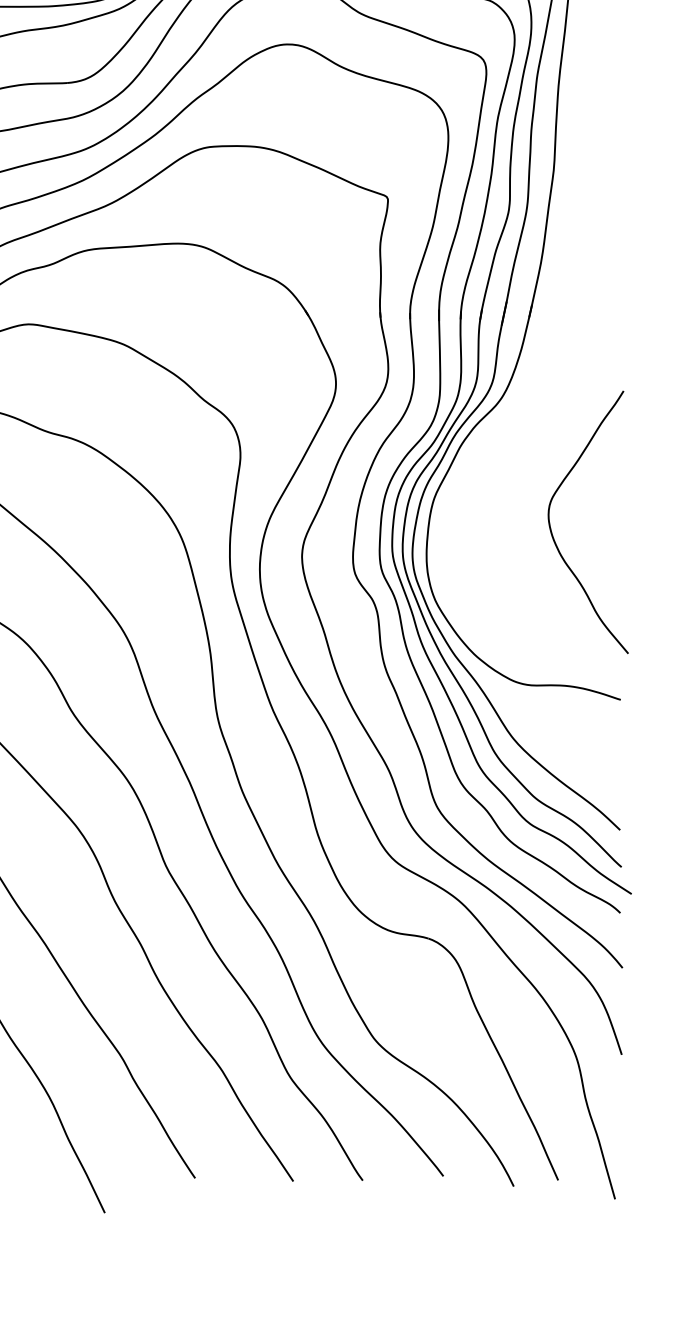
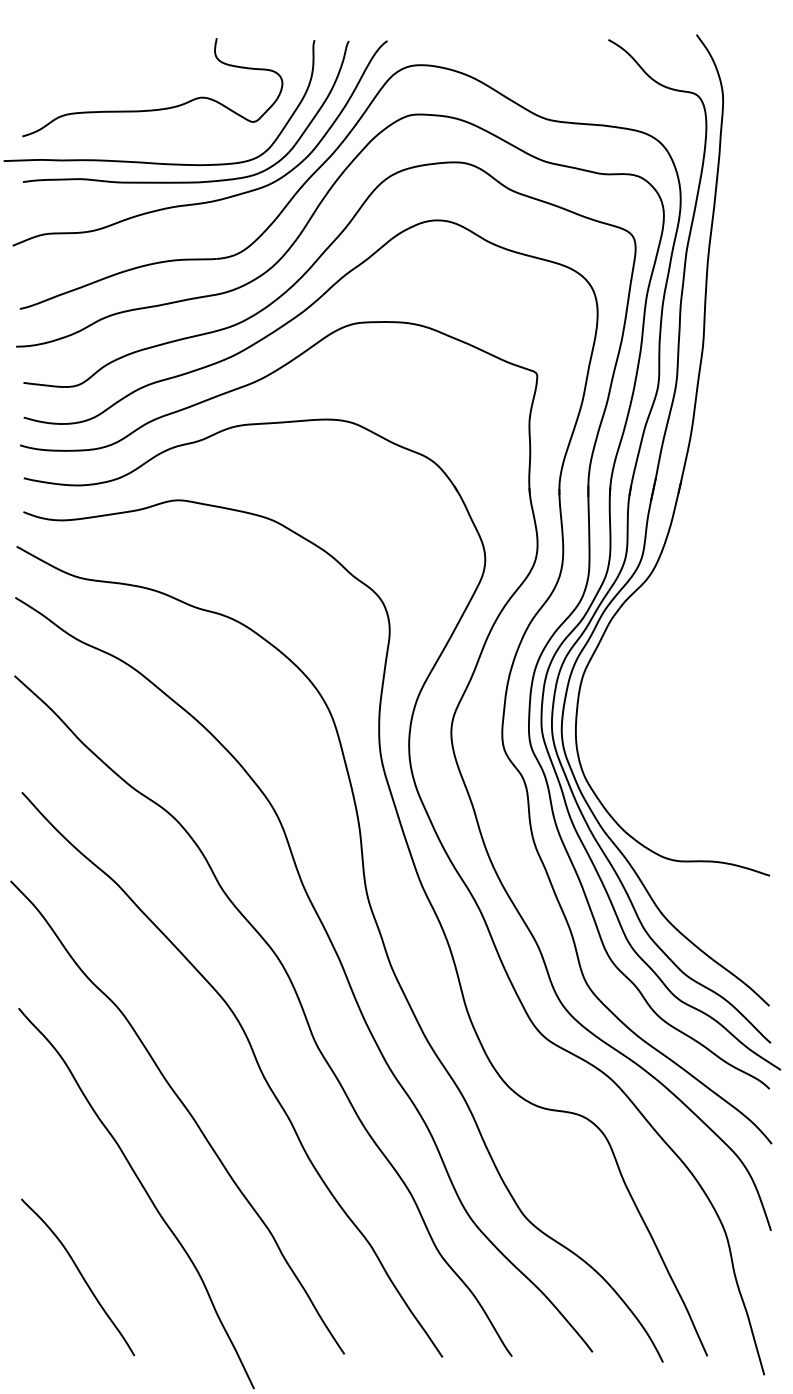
curve: (553, 534) -> (702, 710), removed

